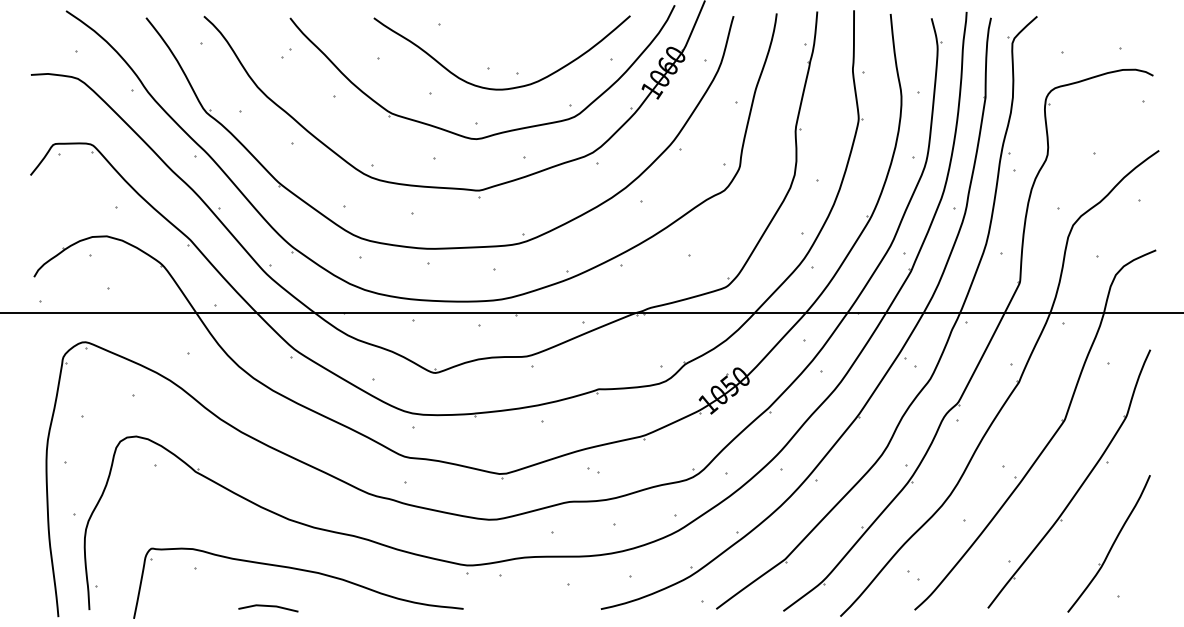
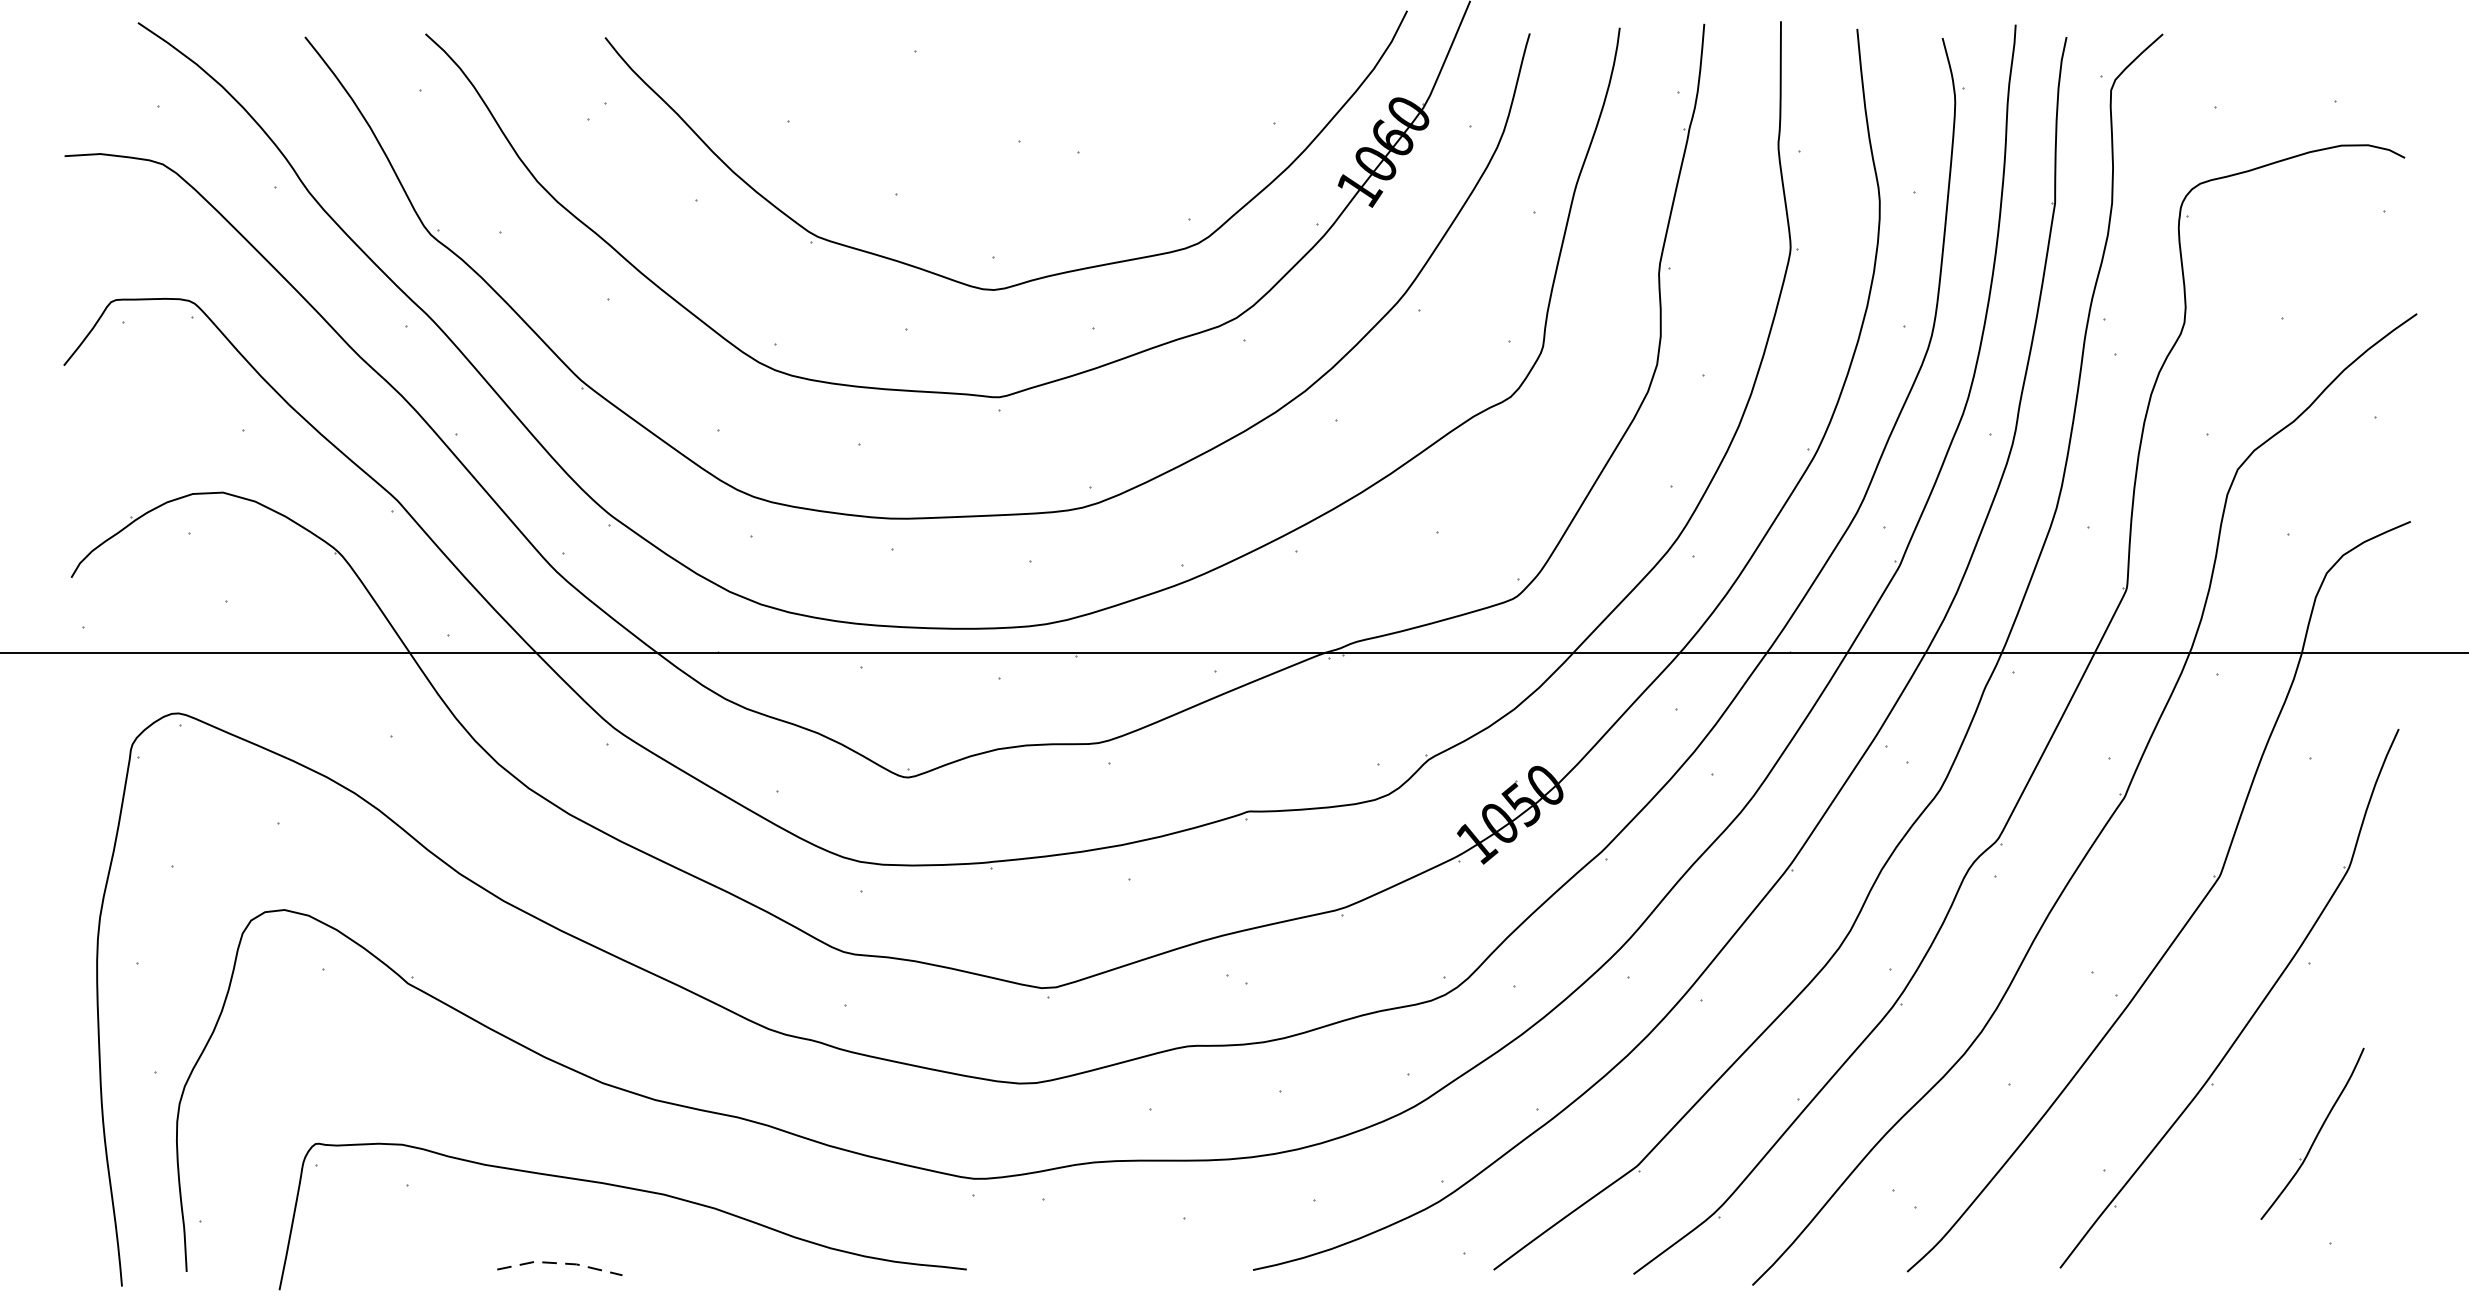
curve: (501, 88) -> (1045, 184), removed
part: (1108, 543) -> (2311, 1133), size x0.6
line: (268, 606) -> (560, 1264), solid -> dashed

